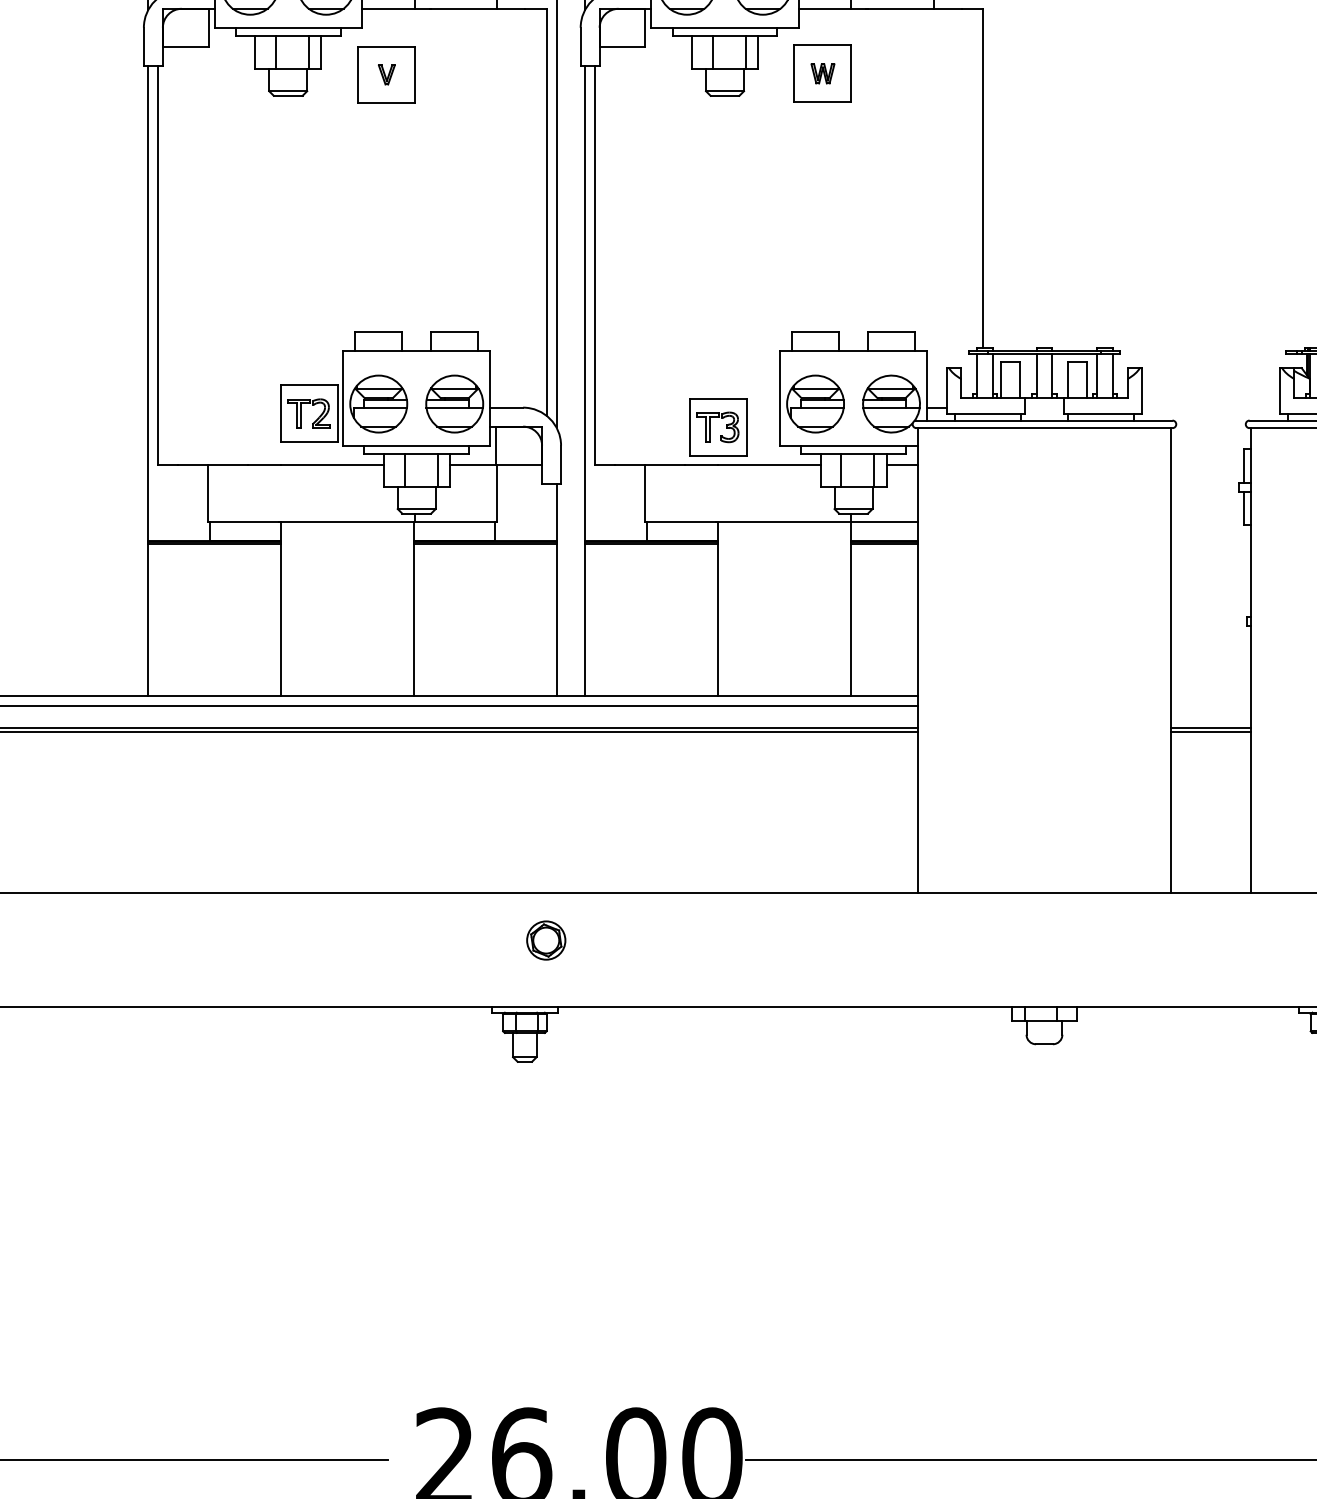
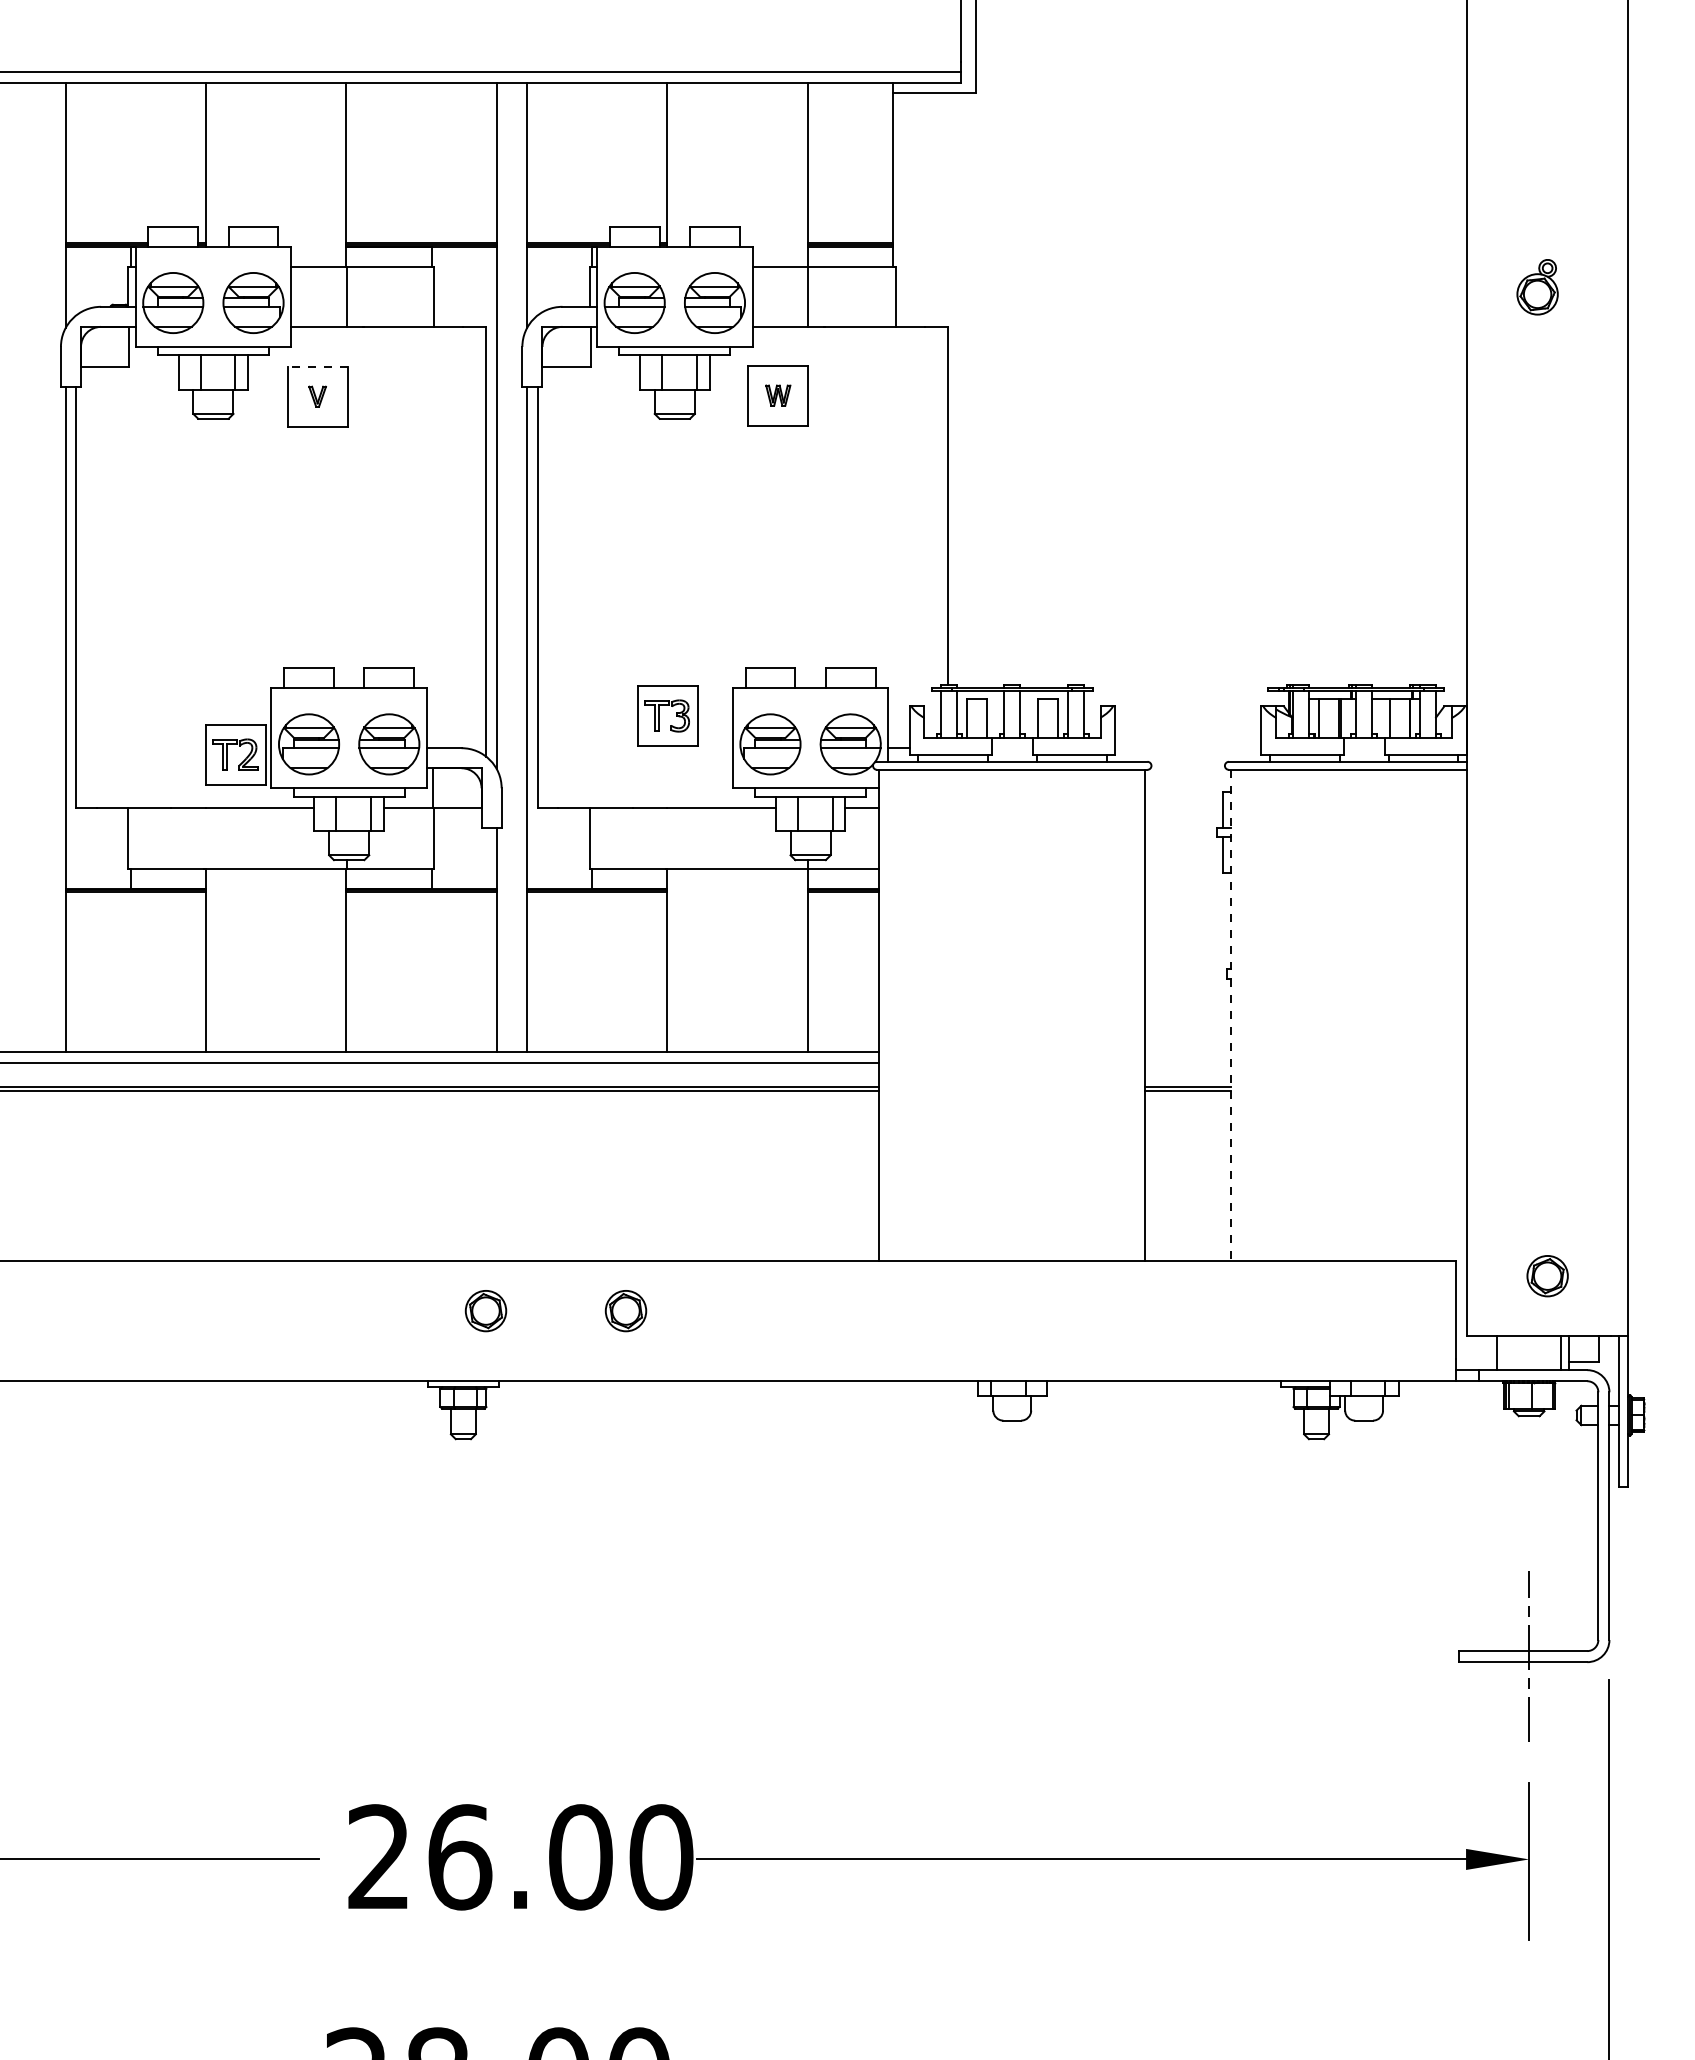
line: (386, 46) -> (317, 366), solid -> dashed
part: (718, 426) -> (667, 715), moved
line: (1251, 660) -> (1230, 1015), solid -> dashed
part: (678, 940) -> (625, 1311), added

